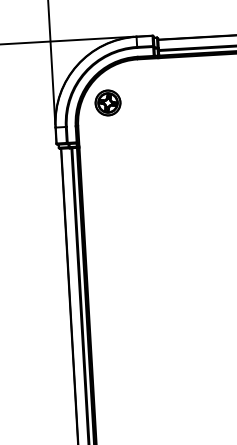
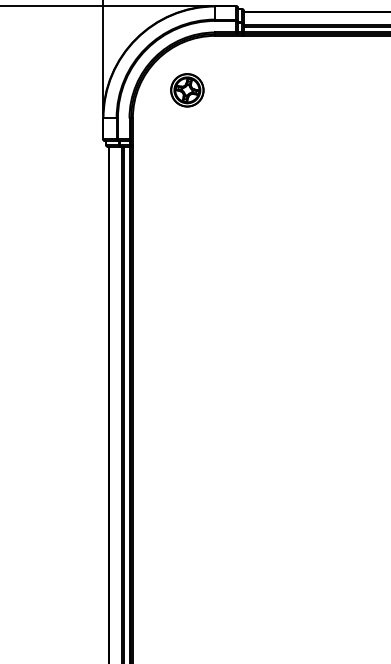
part: (108, 103) -> (187, 90), moved

